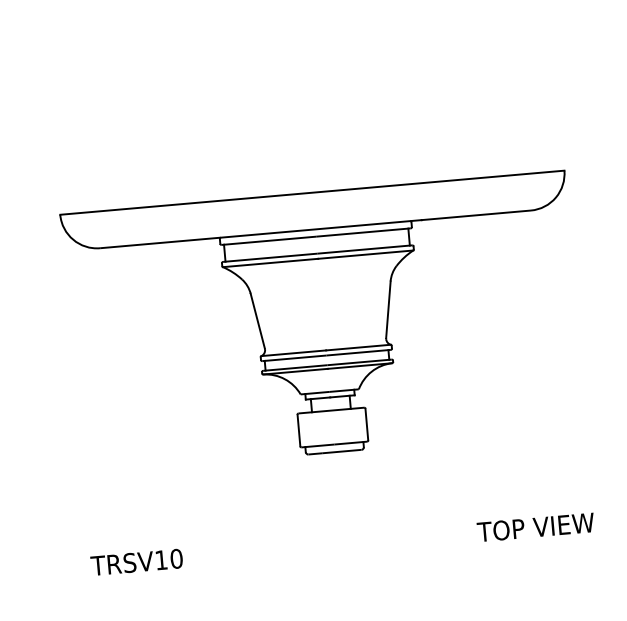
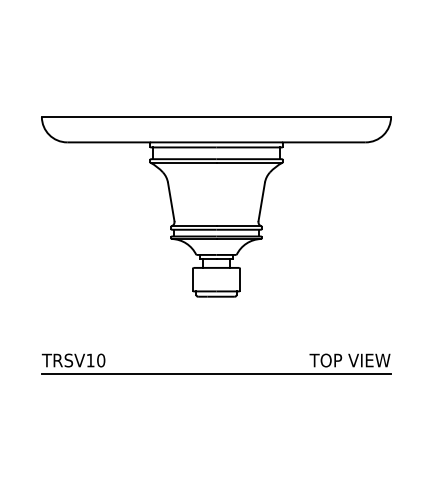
line: (344, 563) -> (216, 373), added

